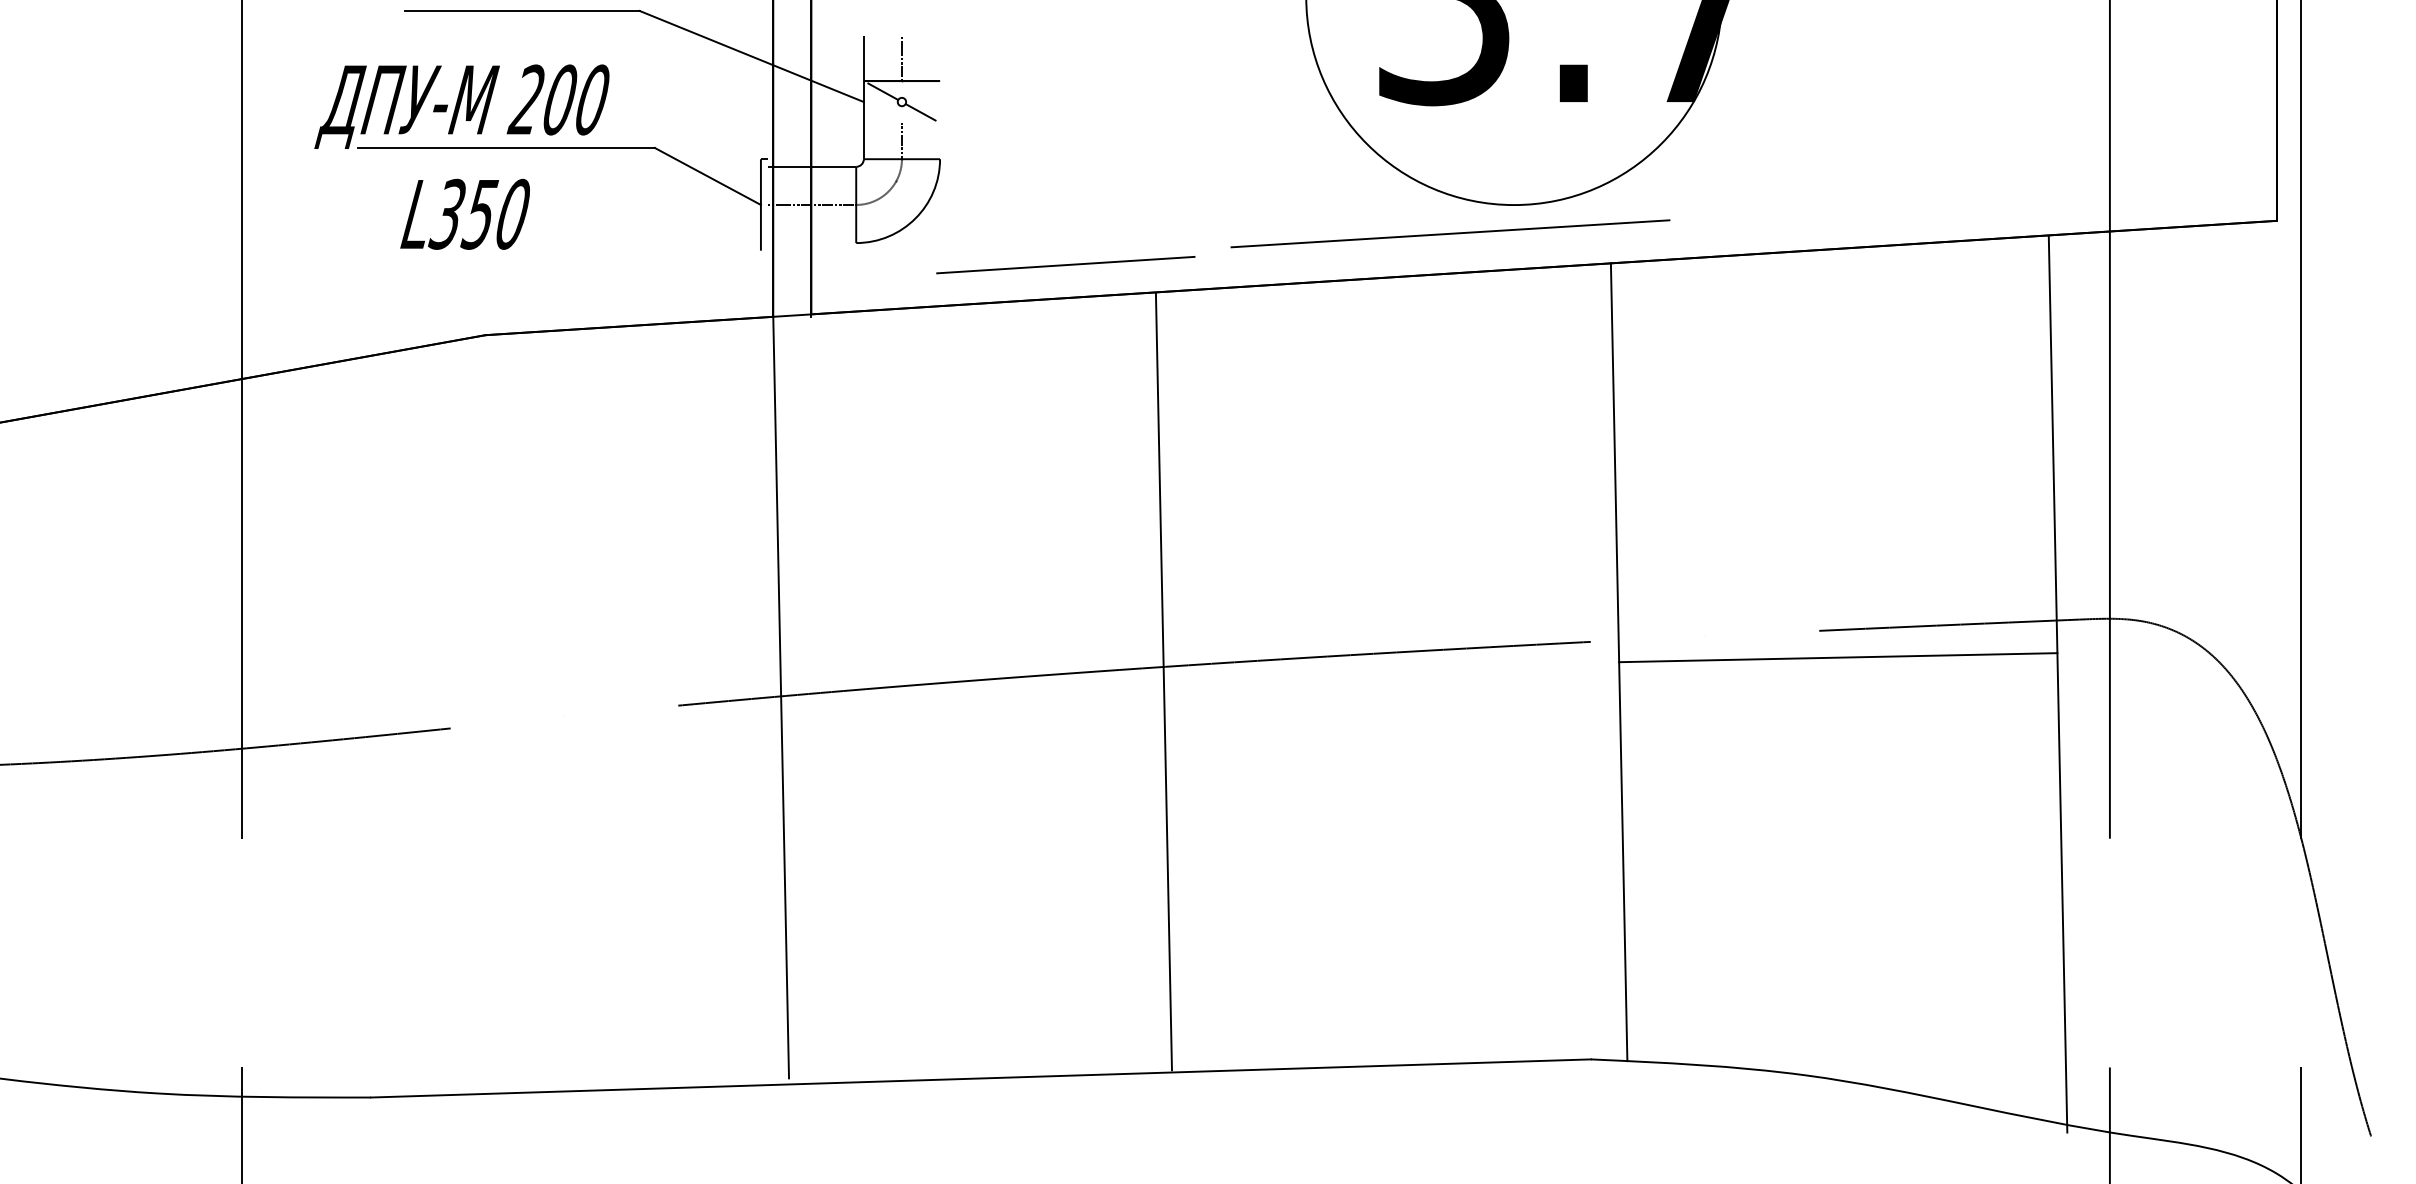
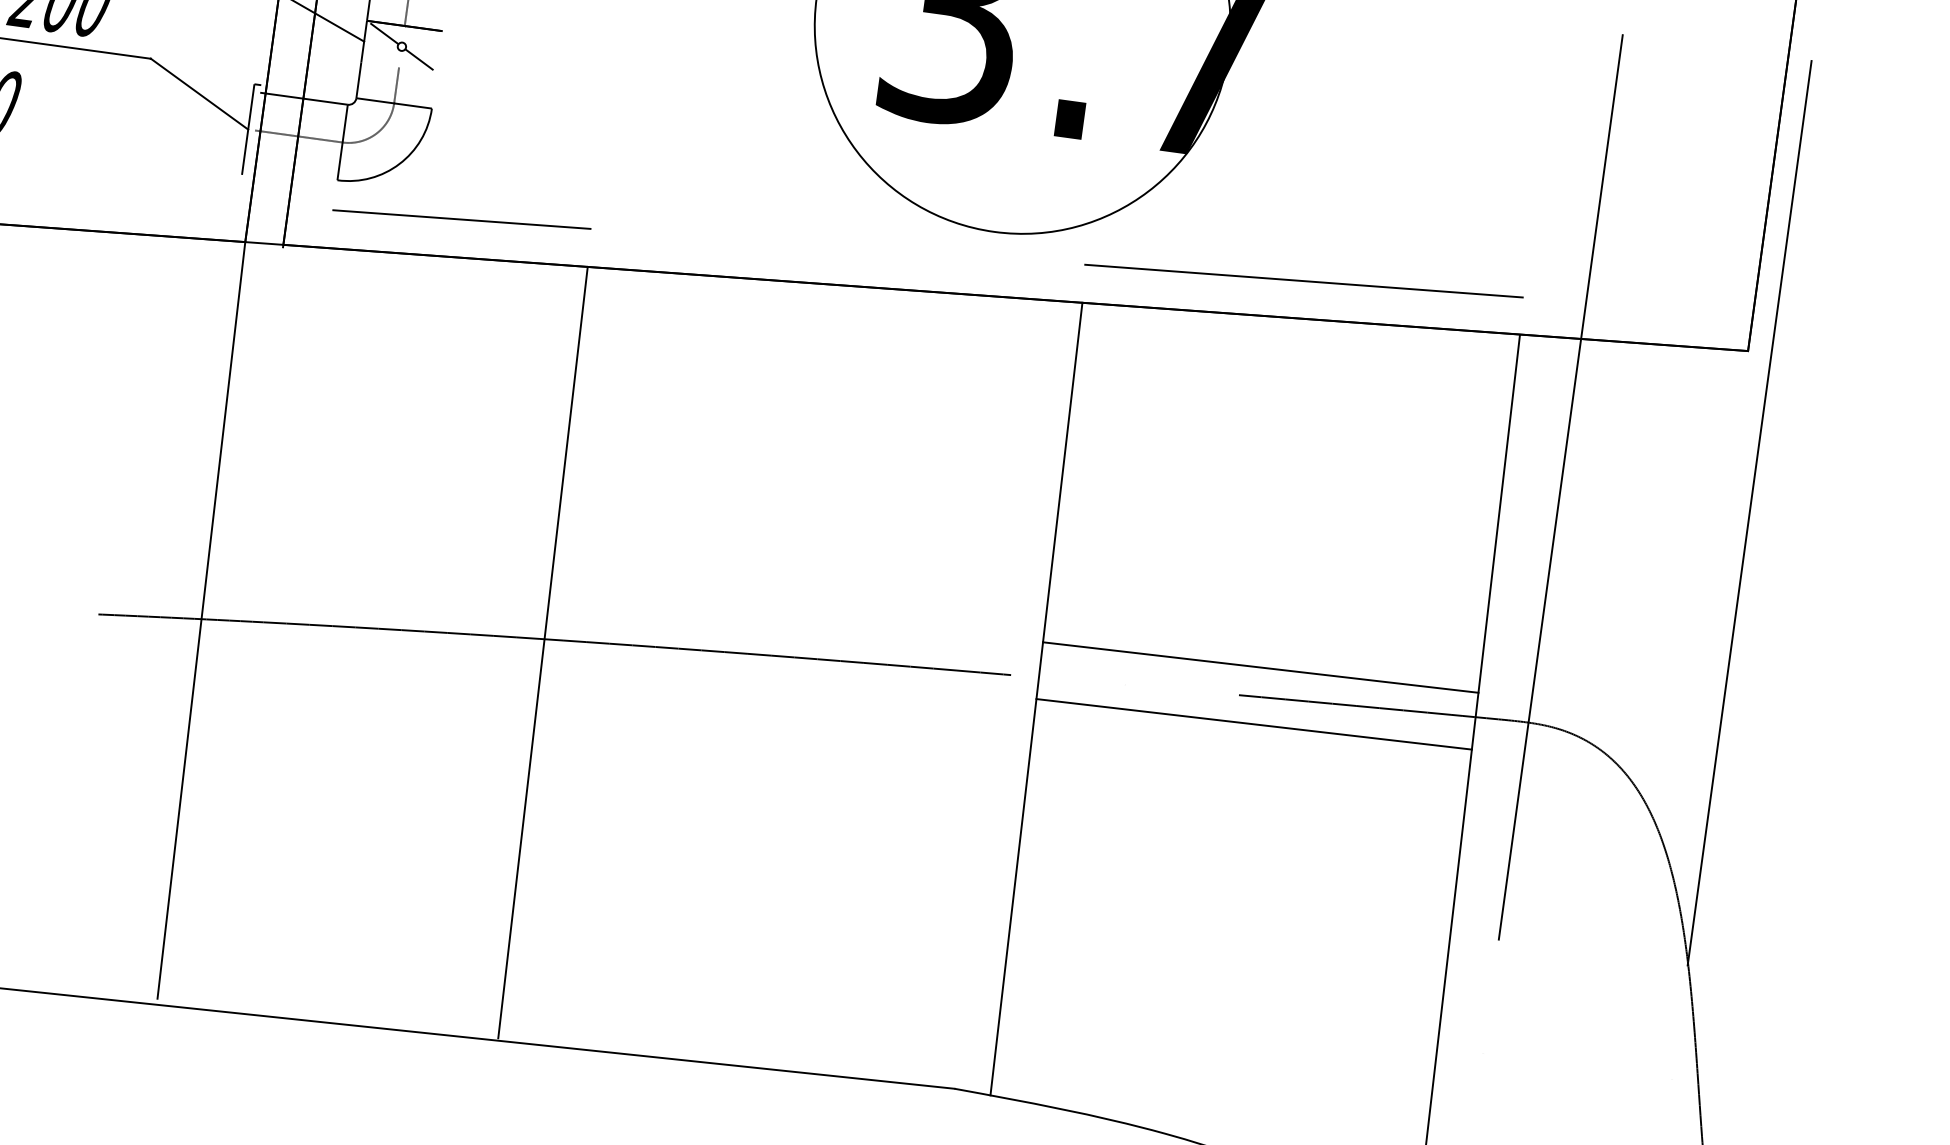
line: (1450, 233) -> (1304, 280), moved
line: (1065, 265) -> (461, 219), moved
line: (1836, 600) -> (1260, 667), added
line: (1163, 681) -> (542, 651), moved

